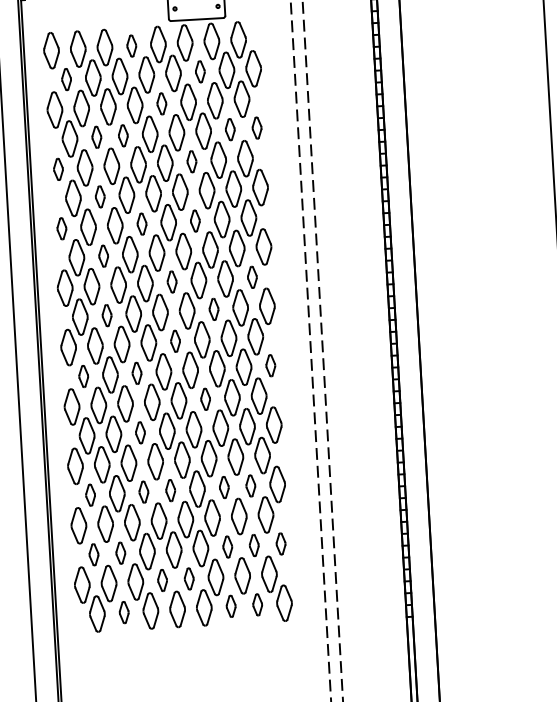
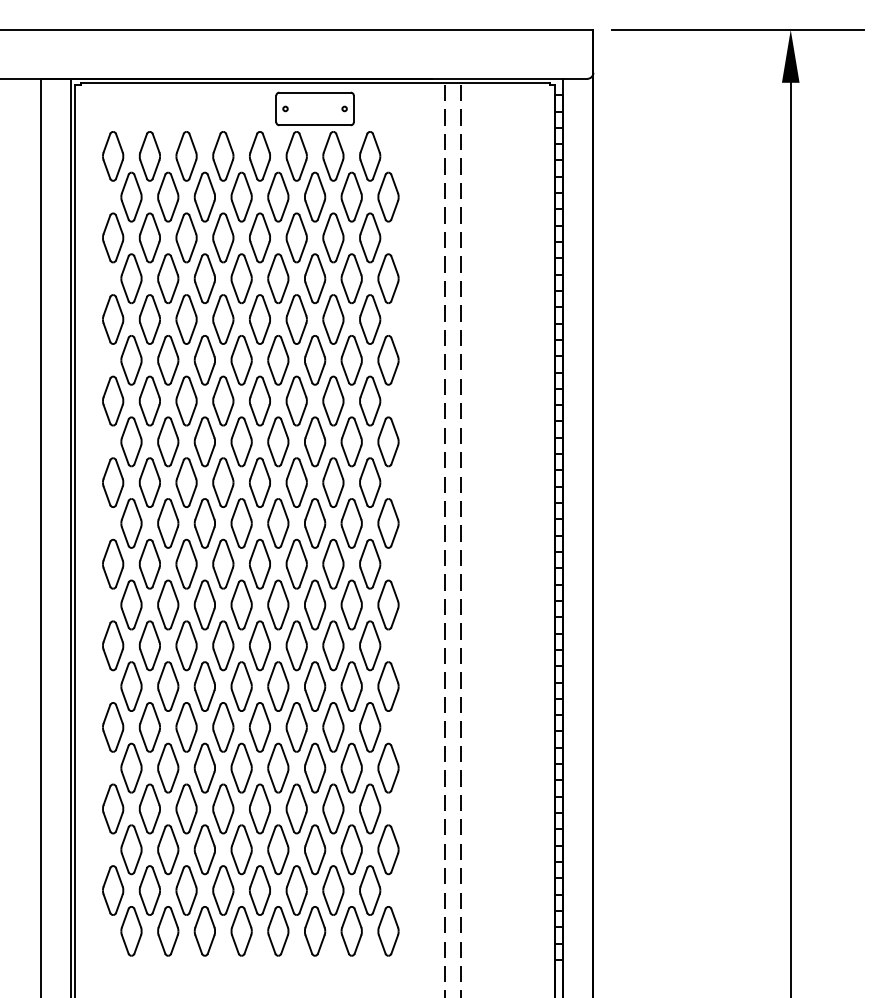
part: (131, 46) -> (223, 156), size x1.67
part: (200, 71) -> (315, 196), size x1.67
part: (66, 79) -> (131, 196), size x1.67
part: (161, 103) -> (259, 237), size x1.67
part: (257, 128) -> (388, 278), size x1.67
part: (230, 129) -> (351, 278), size x1.67
part: (123, 135) -> (204, 278), size x1.67
part: (96, 137) -> (168, 278), size x1.67
part: (191, 161) -> (296, 319), size x1.67
part: (58, 169) -> (113, 319), size x1.67
part: (100, 196) -> (168, 360), size x1.67
part: (195, 220) -> (296, 400), size x1.67
part: (142, 223) -> (223, 400), size x1.67
part: (62, 228) -> (113, 400), size x1.67
part: (103, 255) -> (168, 441), size x1.67
part: (252, 277) -> (370, 482), size x1.67
part: (171, 281) -> (259, 482), size x1.67
part: (214, 309) -> (315, 523), size x1.67
part: (107, 315) -> (168, 523), size x1.67
part: (175, 340) -> (259, 563), size x1.67
part: (270, 365) -> (388, 604), size x1.67
part: (136, 373) -> (204, 604), size x1.67
part: (83, 376) -> (131, 604), size x1.67
part: (205, 399) -> (296, 645), size x1.67
part: (140, 432) -> (204, 686), size x1.67
part: (250, 485) -> (351, 767), size x1.67
part: (224, 487) -> (315, 767), size x1.67
part: (170, 490) -> (241, 767), size x1.67
part: (143, 491) -> (204, 767), size x1.67
part: (90, 494) -> (131, 767), size x1.67
part: (281, 543) -> (388, 849), size x1.67
part: (254, 545) -> (351, 849), size x1.67
part: (227, 546) -> (315, 849), size x1.67
part: (120, 552) -> (168, 849), size x1.67
part: (93, 554) -> (131, 849), size x1.67
part: (188, 578) -> (259, 890), size x1.67
part: (162, 580) -> (223, 890), size x1.67
part: (257, 604) -> (351, 931), size x1.67
part: (231, 606) -> (315, 931), size x1.67
part: (124, 612) -> (168, 931), size x1.67

